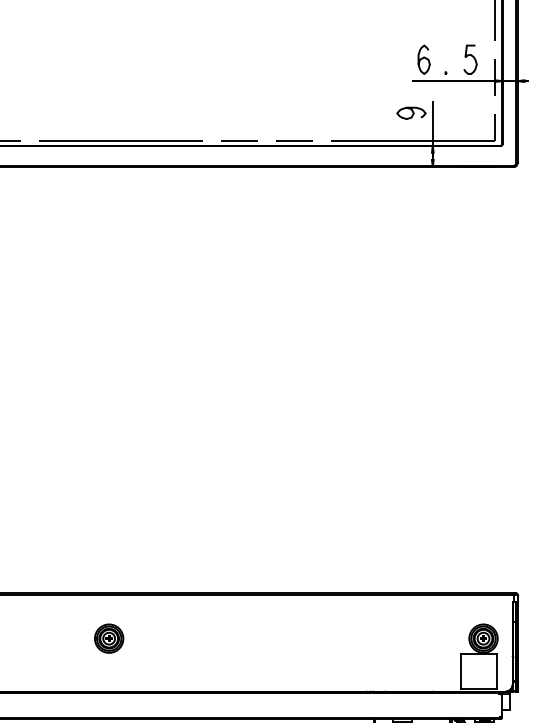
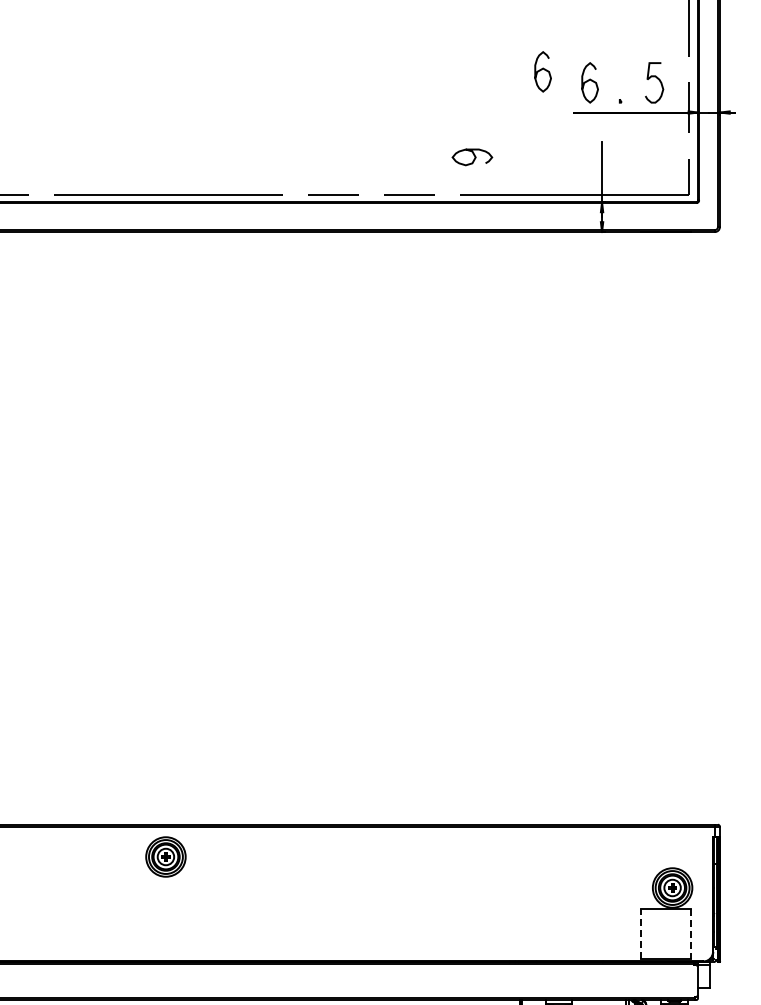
curve: (389, 50) -> (541, 70), added
curve: (412, 113) -> (474, 157), moved
part: (108, 638) -> (165, 856), moved
line: (461, 671) -> (641, 933), solid -> dashed
line: (496, 671) -> (690, 933), solid -> dashed

